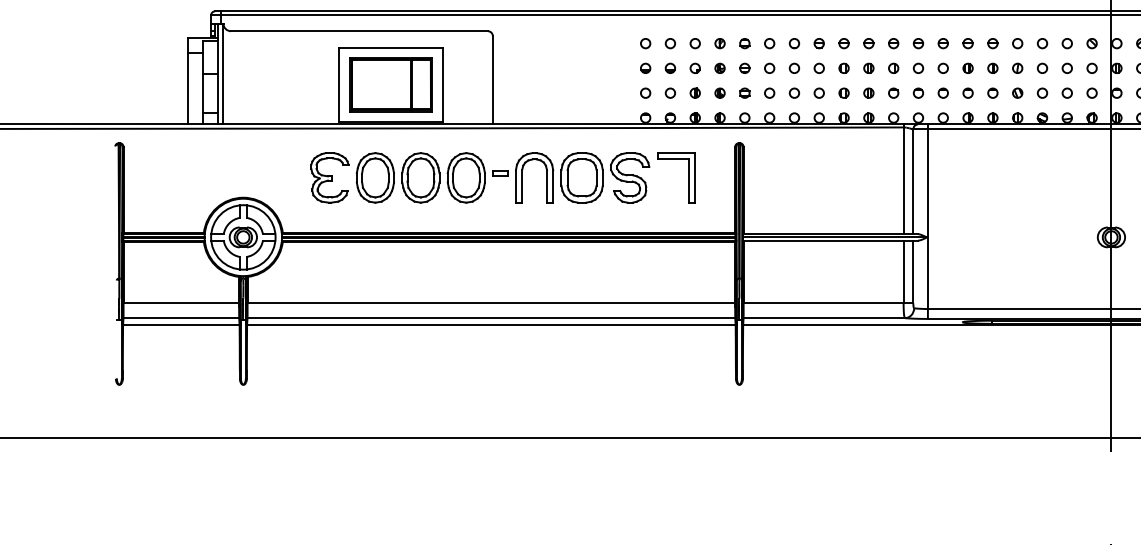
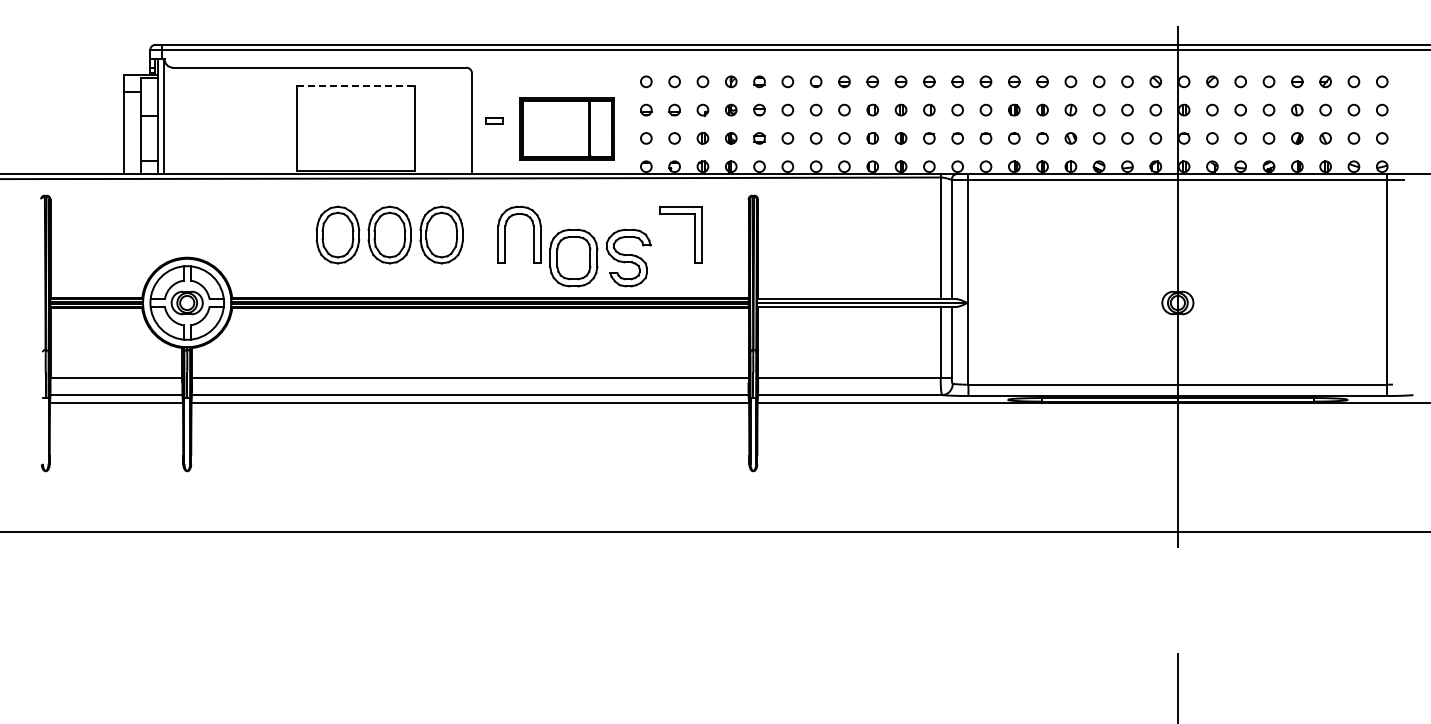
line: (391, 47) -> (356, 86), solid -> dashed
part: (390, 84) -> (566, 128), moved
part: (500, 173) -> (494, 120), moved
part: (329, 177) -> (285, 234), removed
part: (605, 177) -> (600, 257), moved

